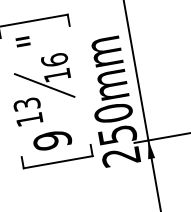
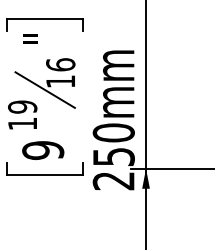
text: (26, 103) -> (22, 106), 13 -> 19

